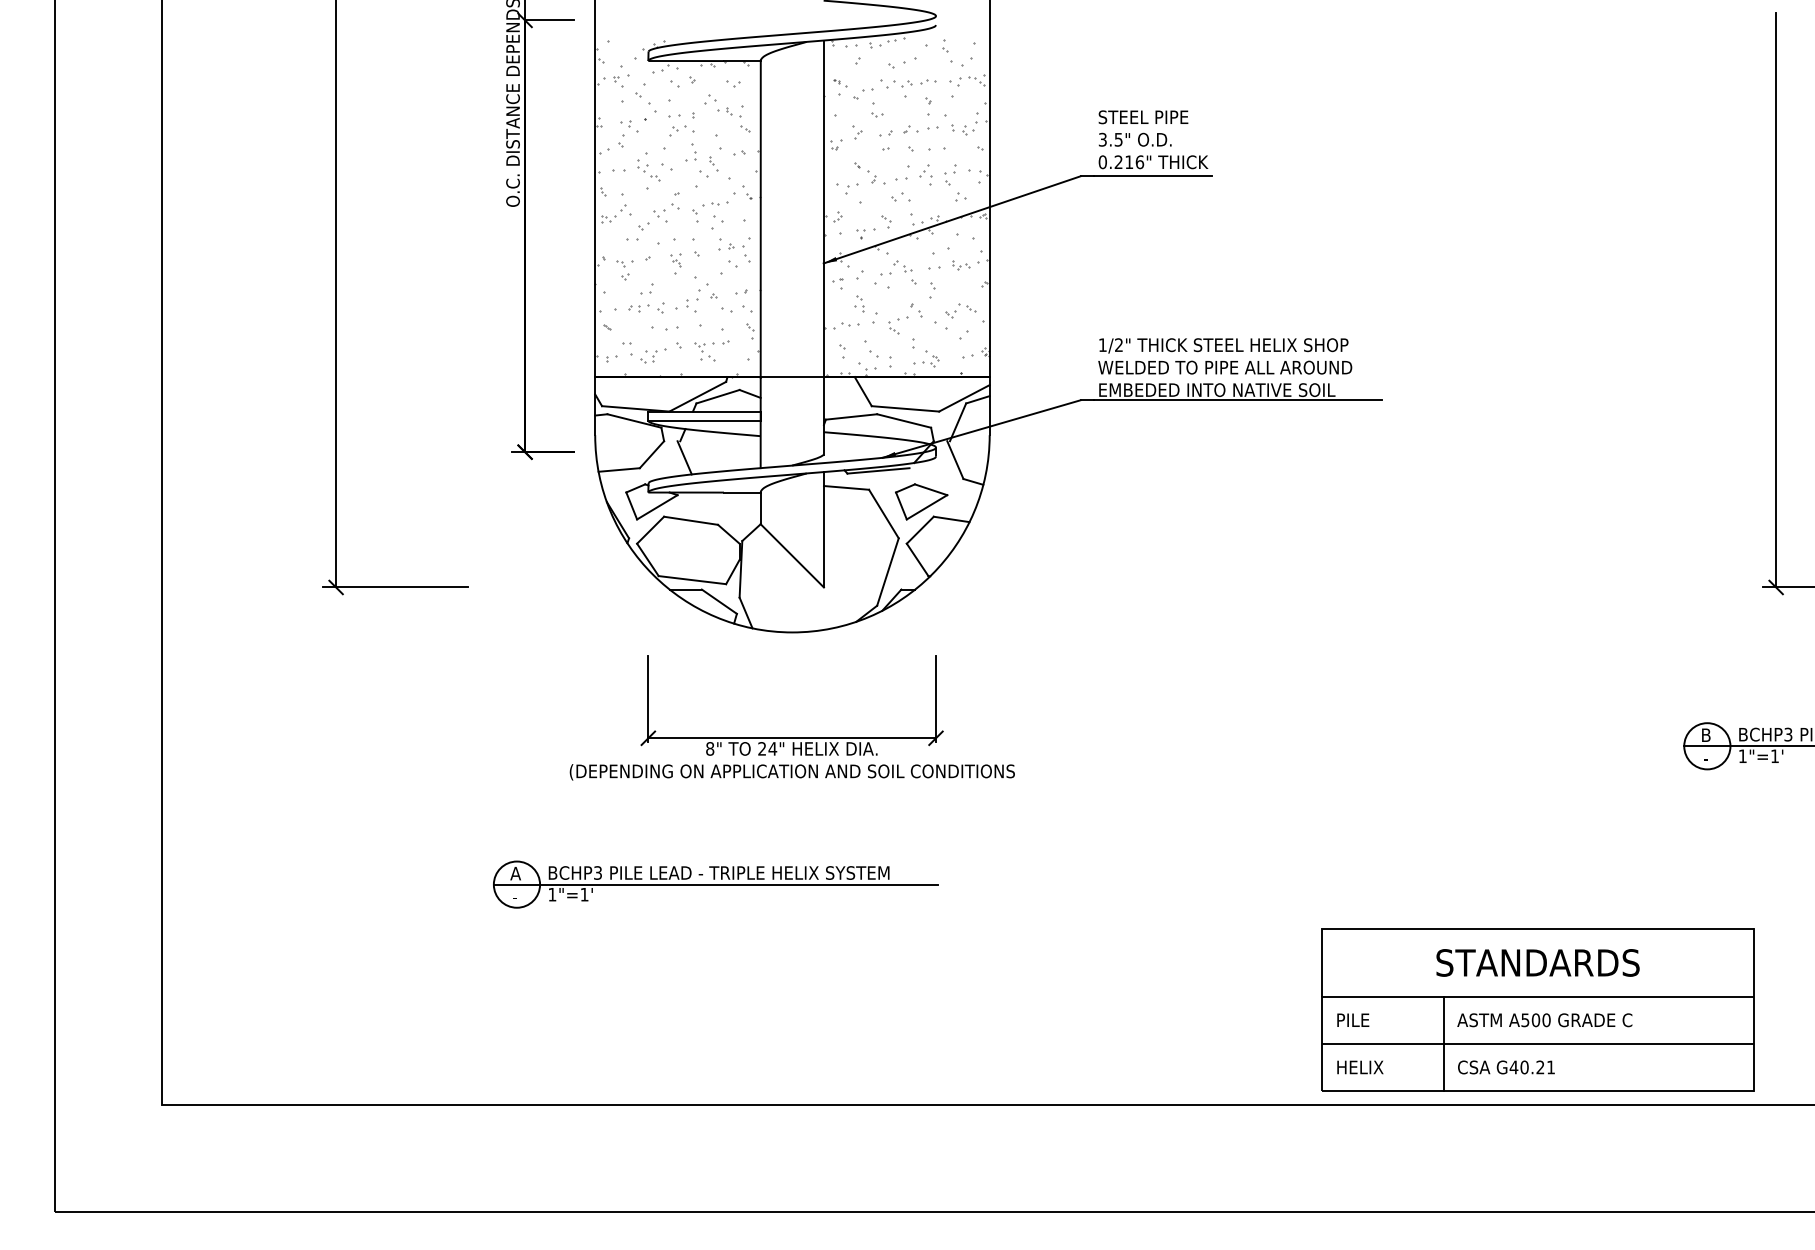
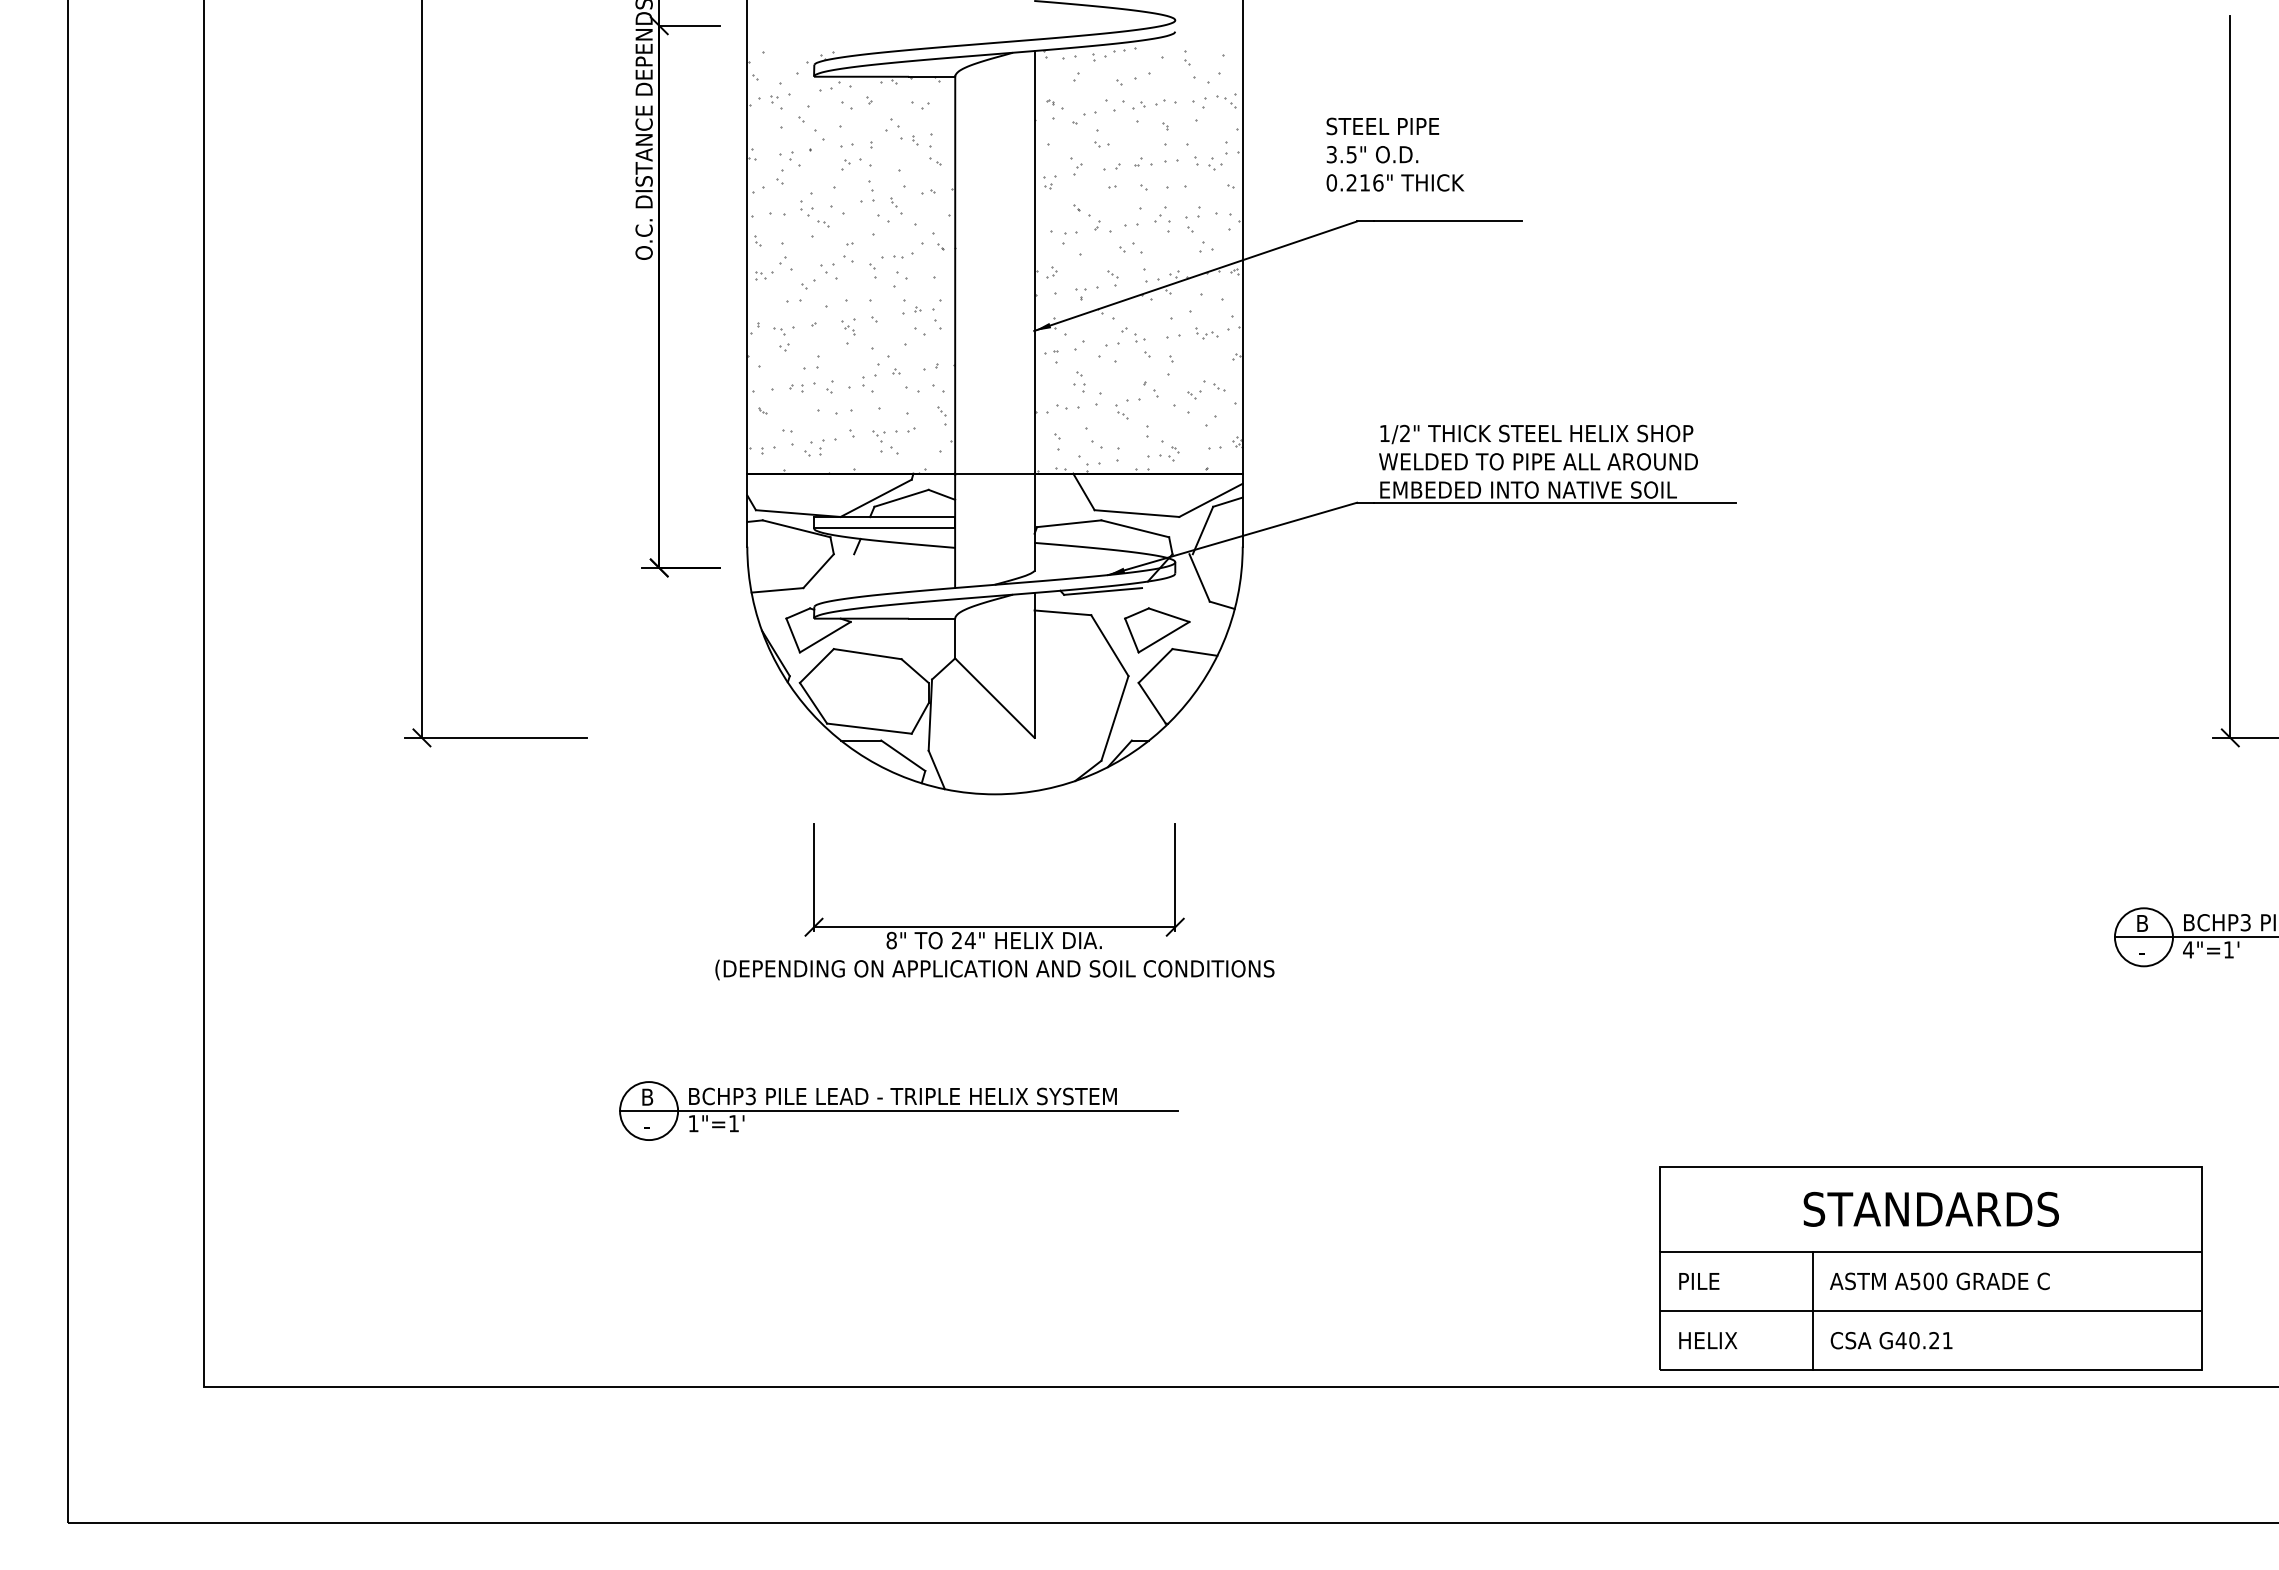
text: (1153, 139) -> (1395, 154), moved
line: (684, 457) -> (859, 574), removed
text: (1742, 755) -> (2188, 949), 1"=1' -> 4"=1'
text: (515, 873) -> (647, 1096), A -> B

